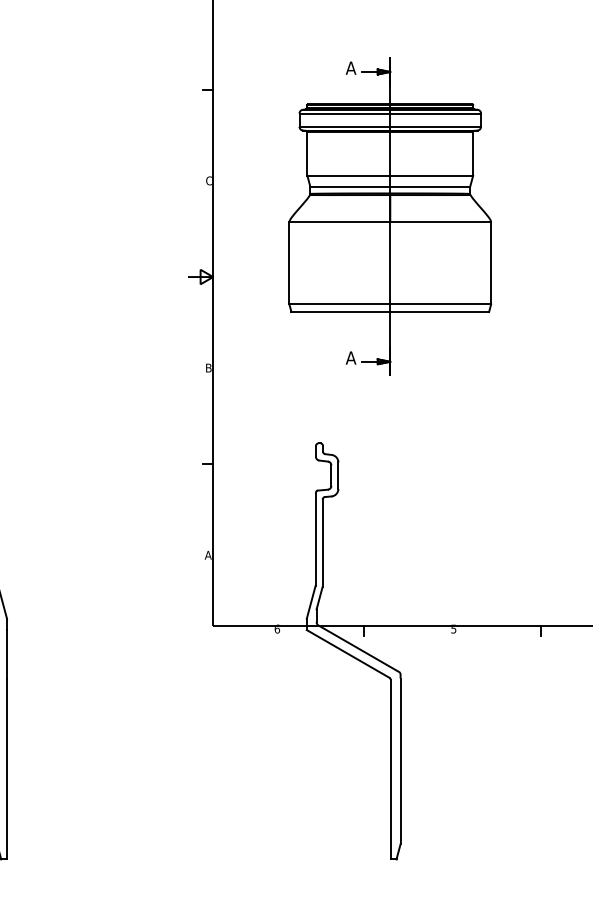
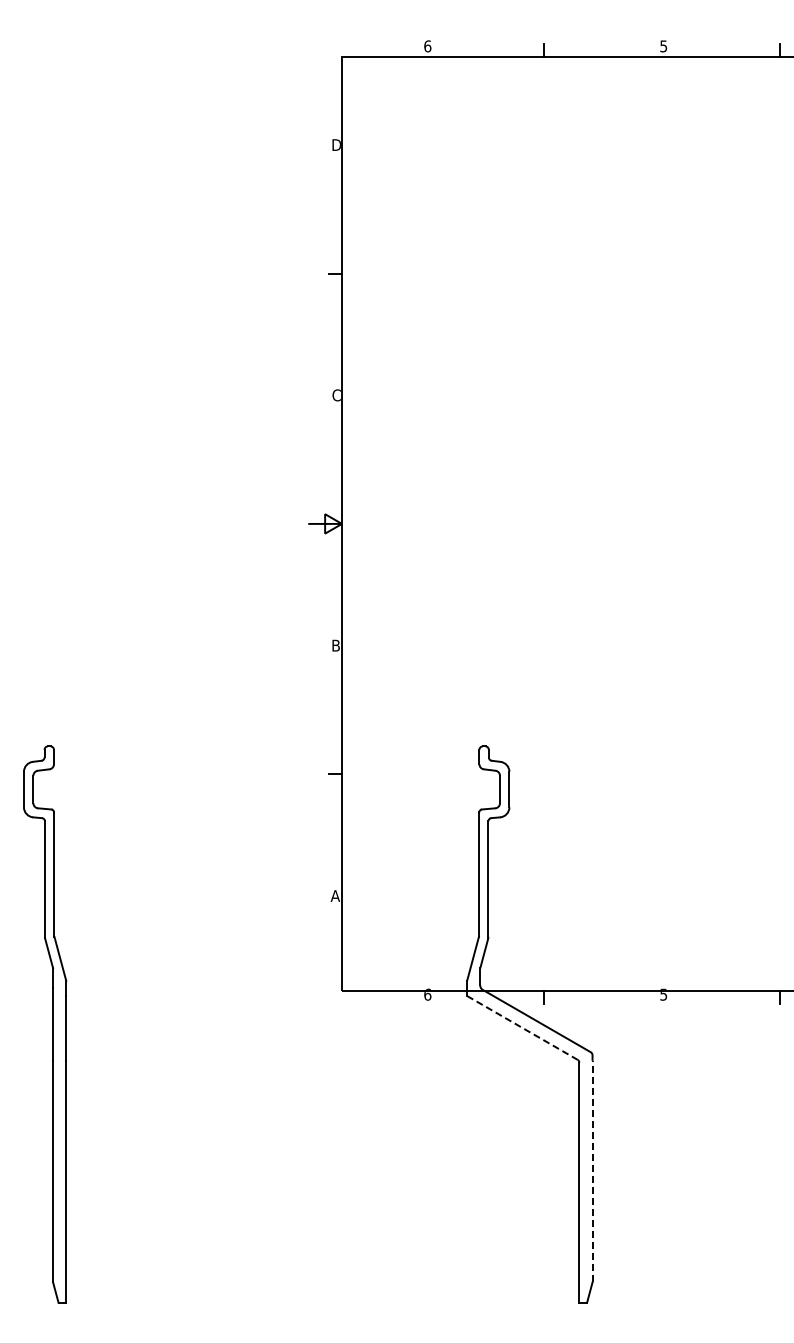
part: (390, 216) -> (578, 443), removed
line: (348, 653) -> (522, 1027), solid -> dashed
line: (400, 761) -> (592, 1171), solid -> dashed

